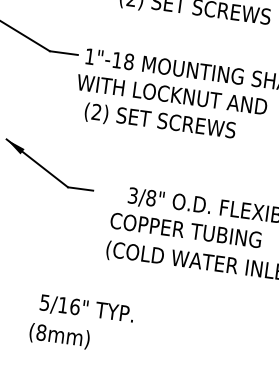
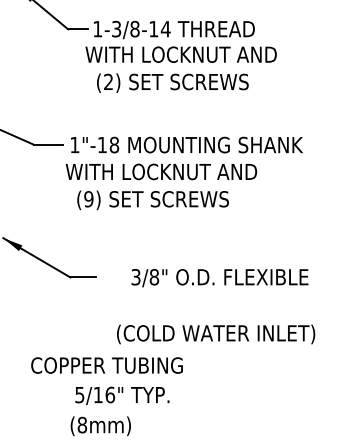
text: (96, 112) -> (88, 199), (2) -> (9)
text: (185, 230) -> (106, 365), moved
text: (87, 308) -> (122, 395), moved
text: (59, 335) -> (100, 425), moved

